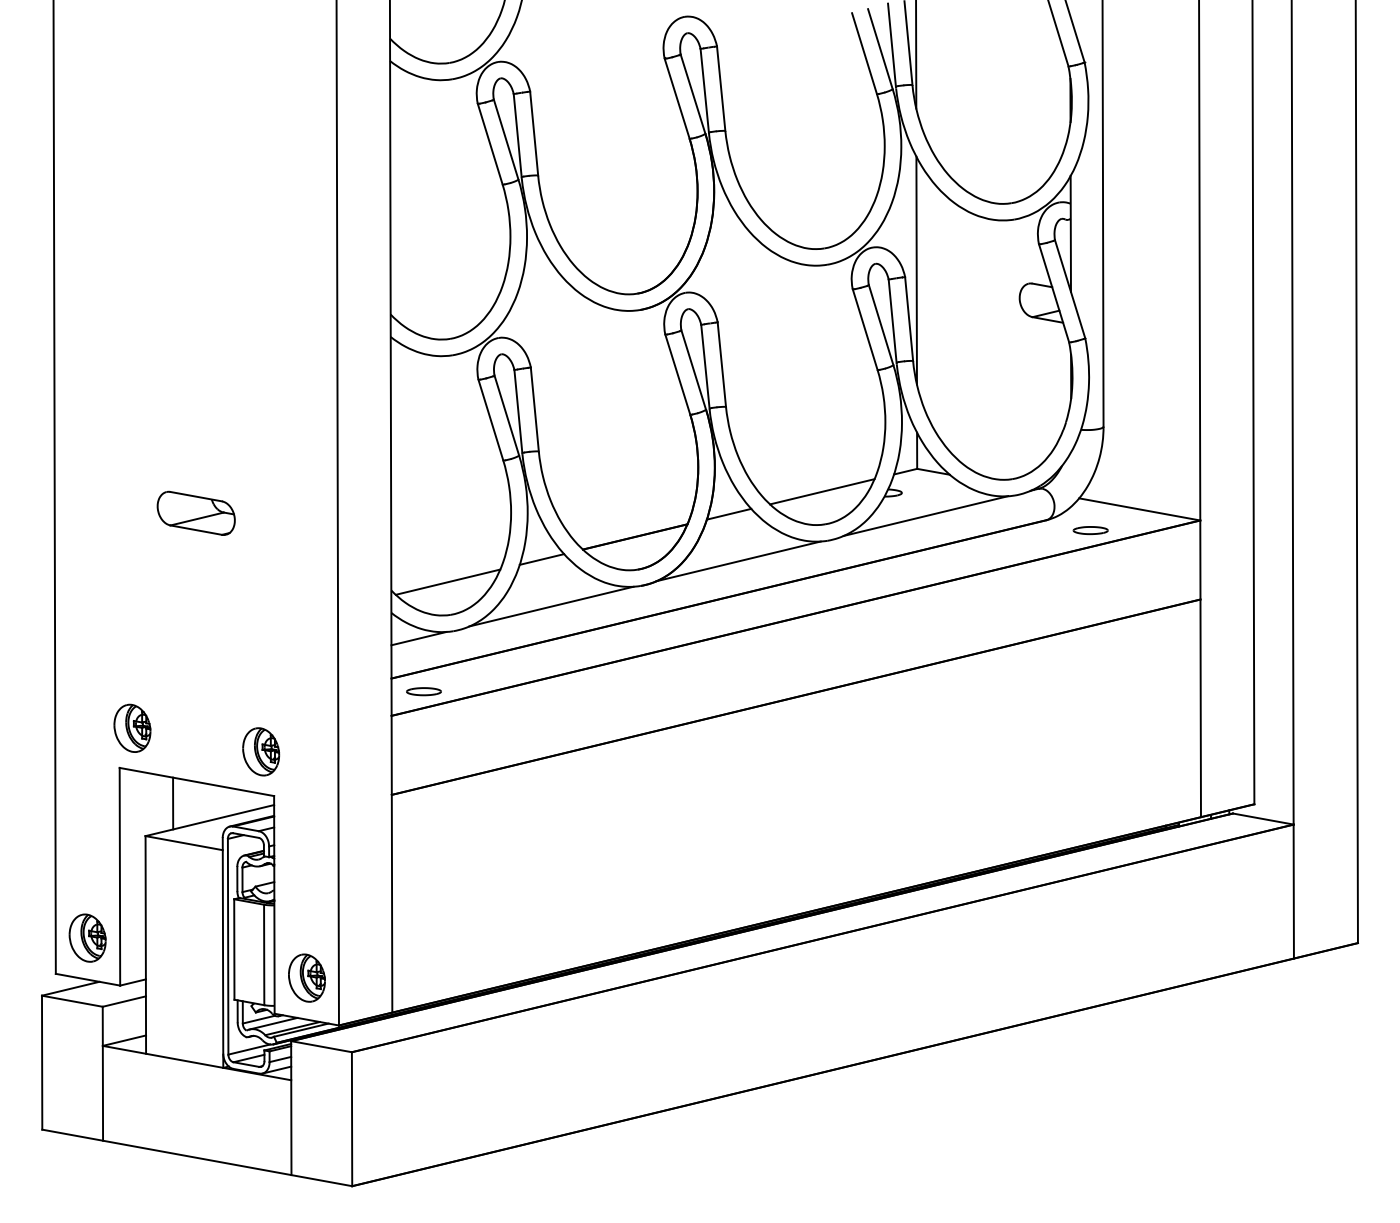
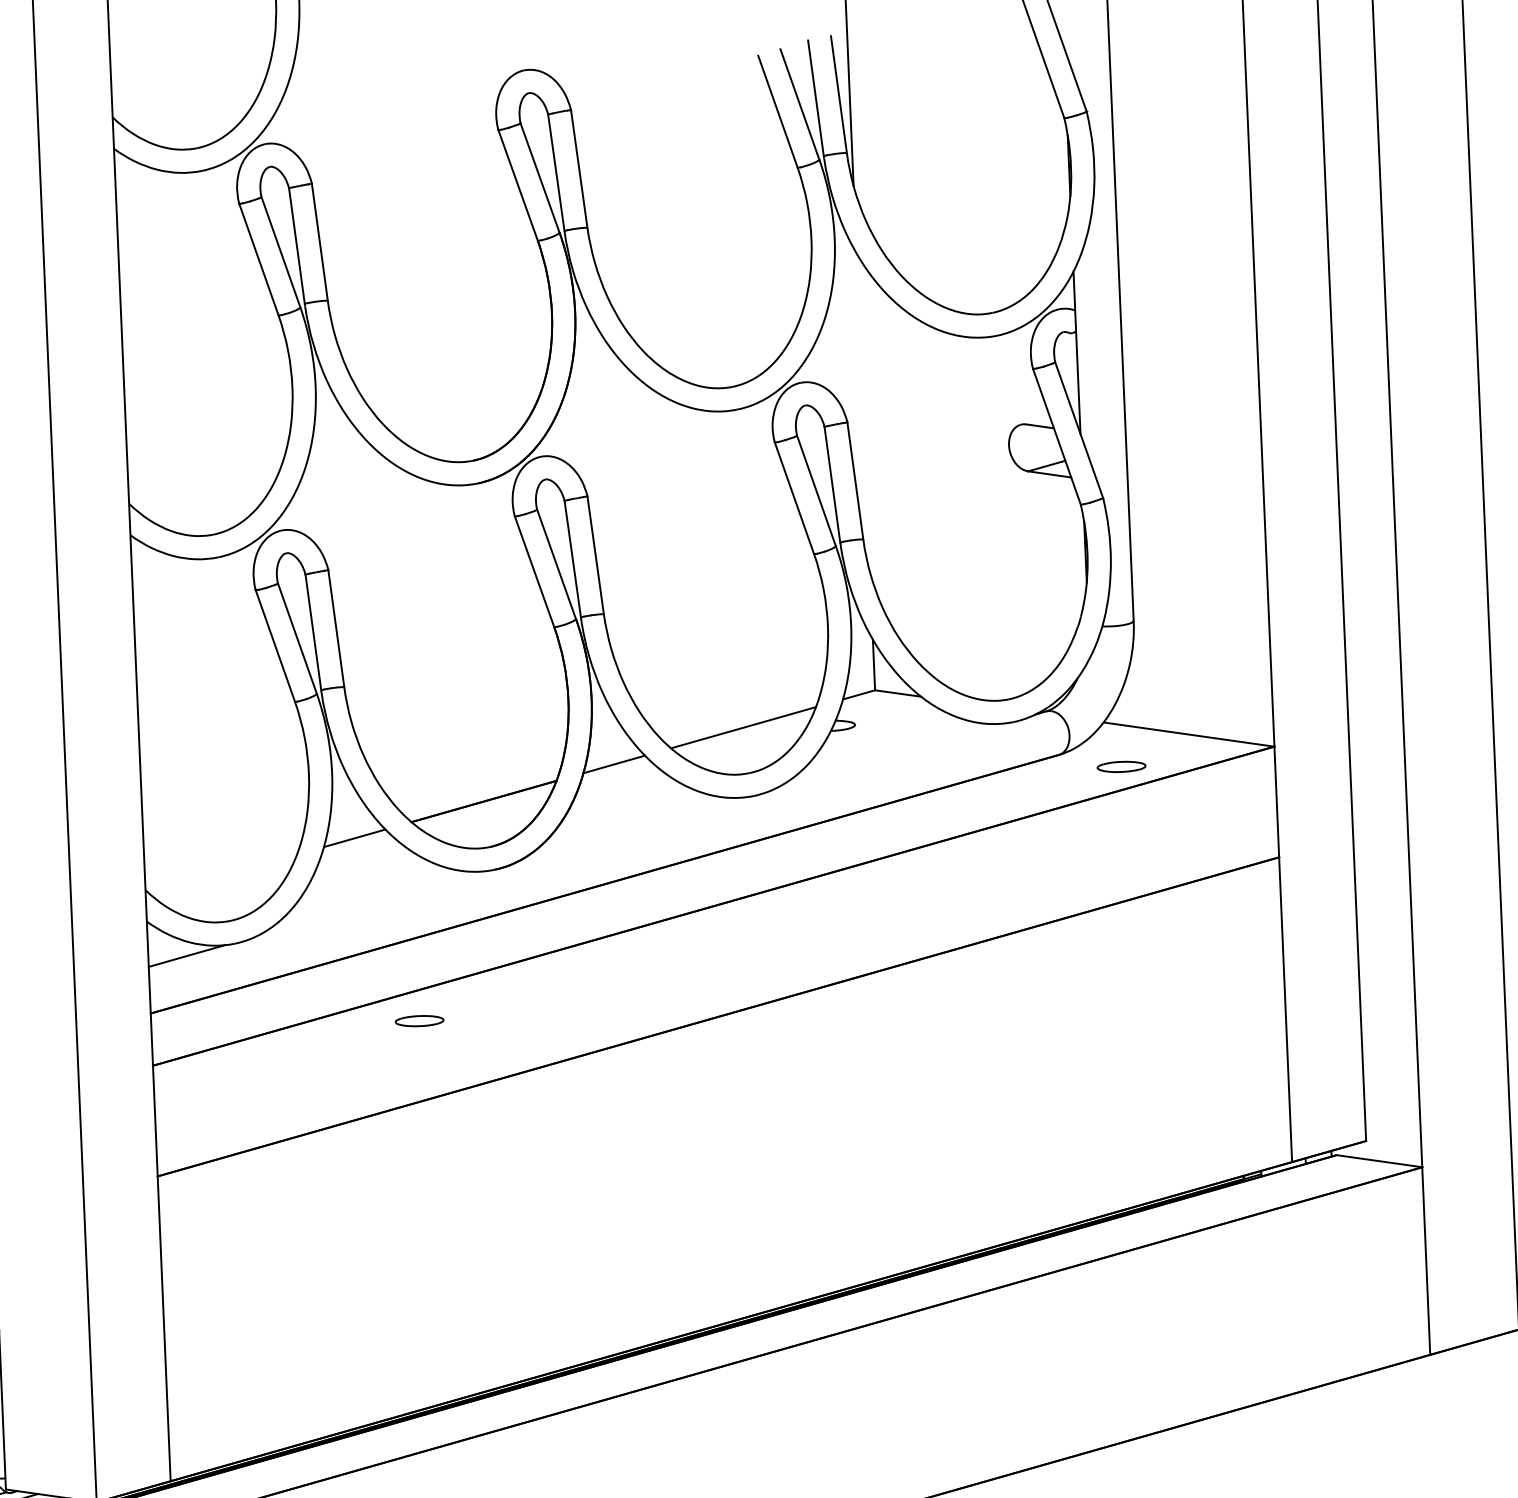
line: (916, 270) -> (862, 412), removed
line: (925, 515) -> (889, 755), removed
line: (738, 561) -> (630, 830), removed
line: (447, 581) -> (223, 874), removed
line: (551, 606) -> (370, 903), removed
part: (423, 691) -> (418, 1020), moved
part: (306, 977) -> (48, 1436), removed

